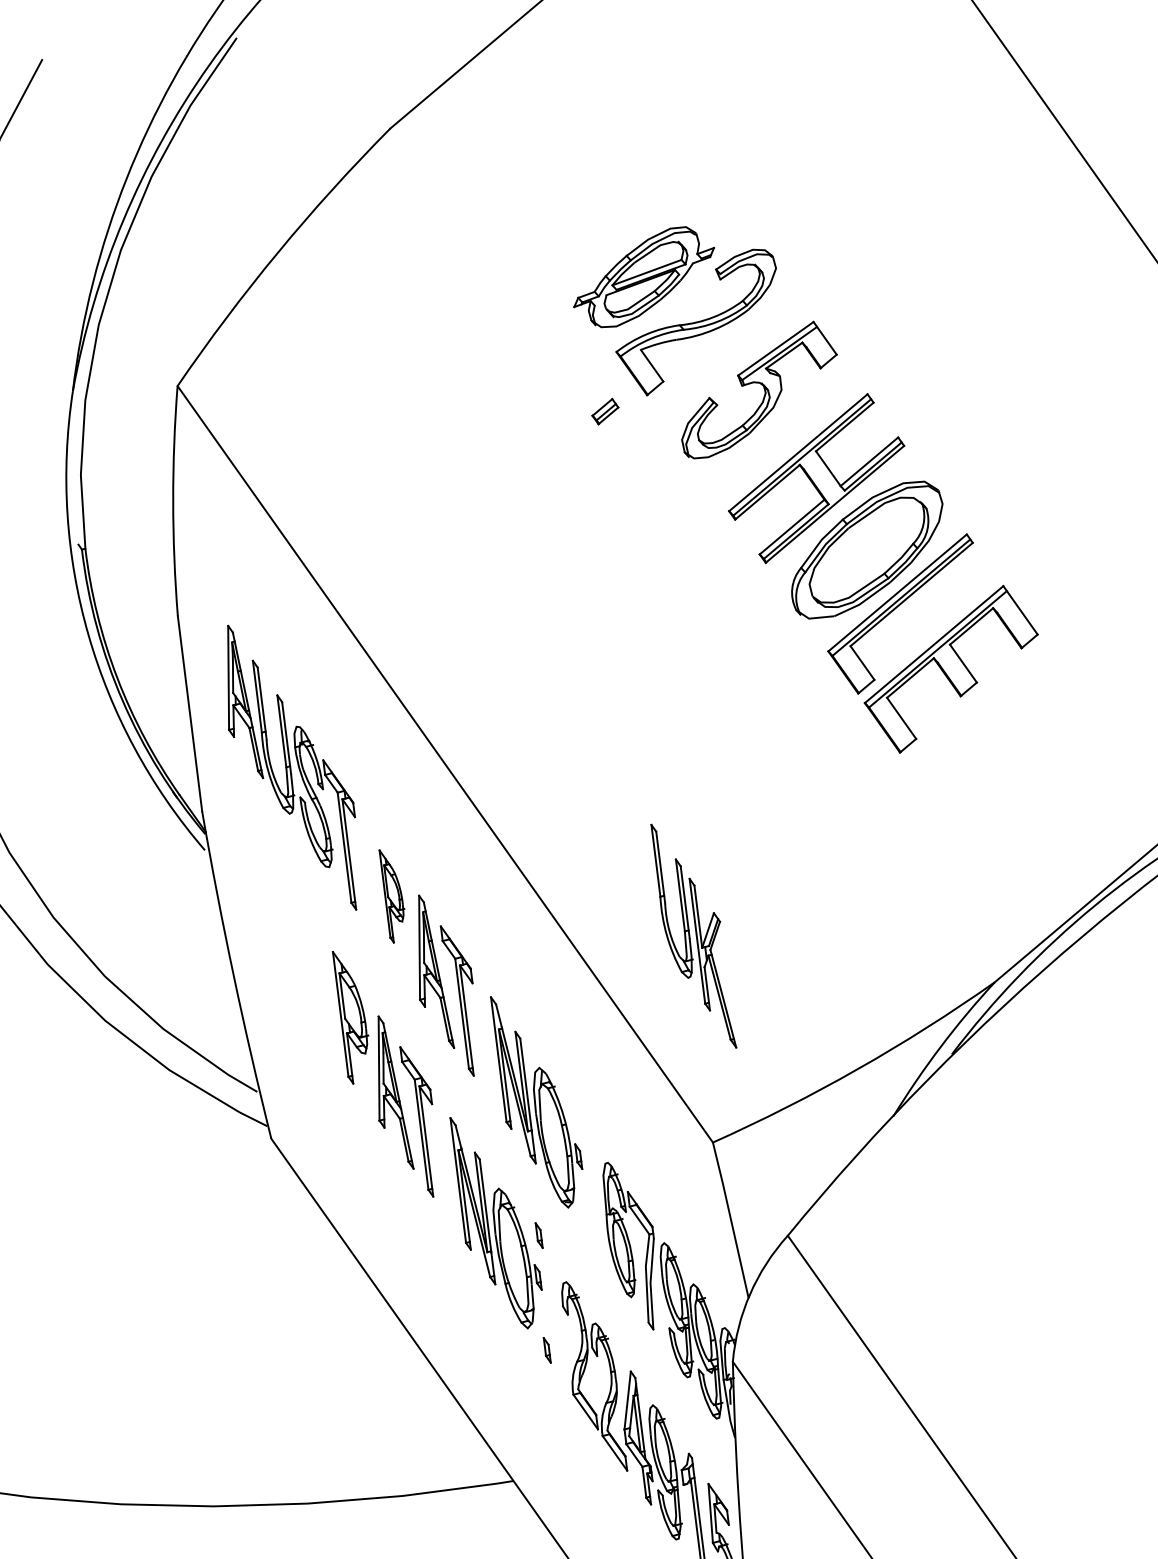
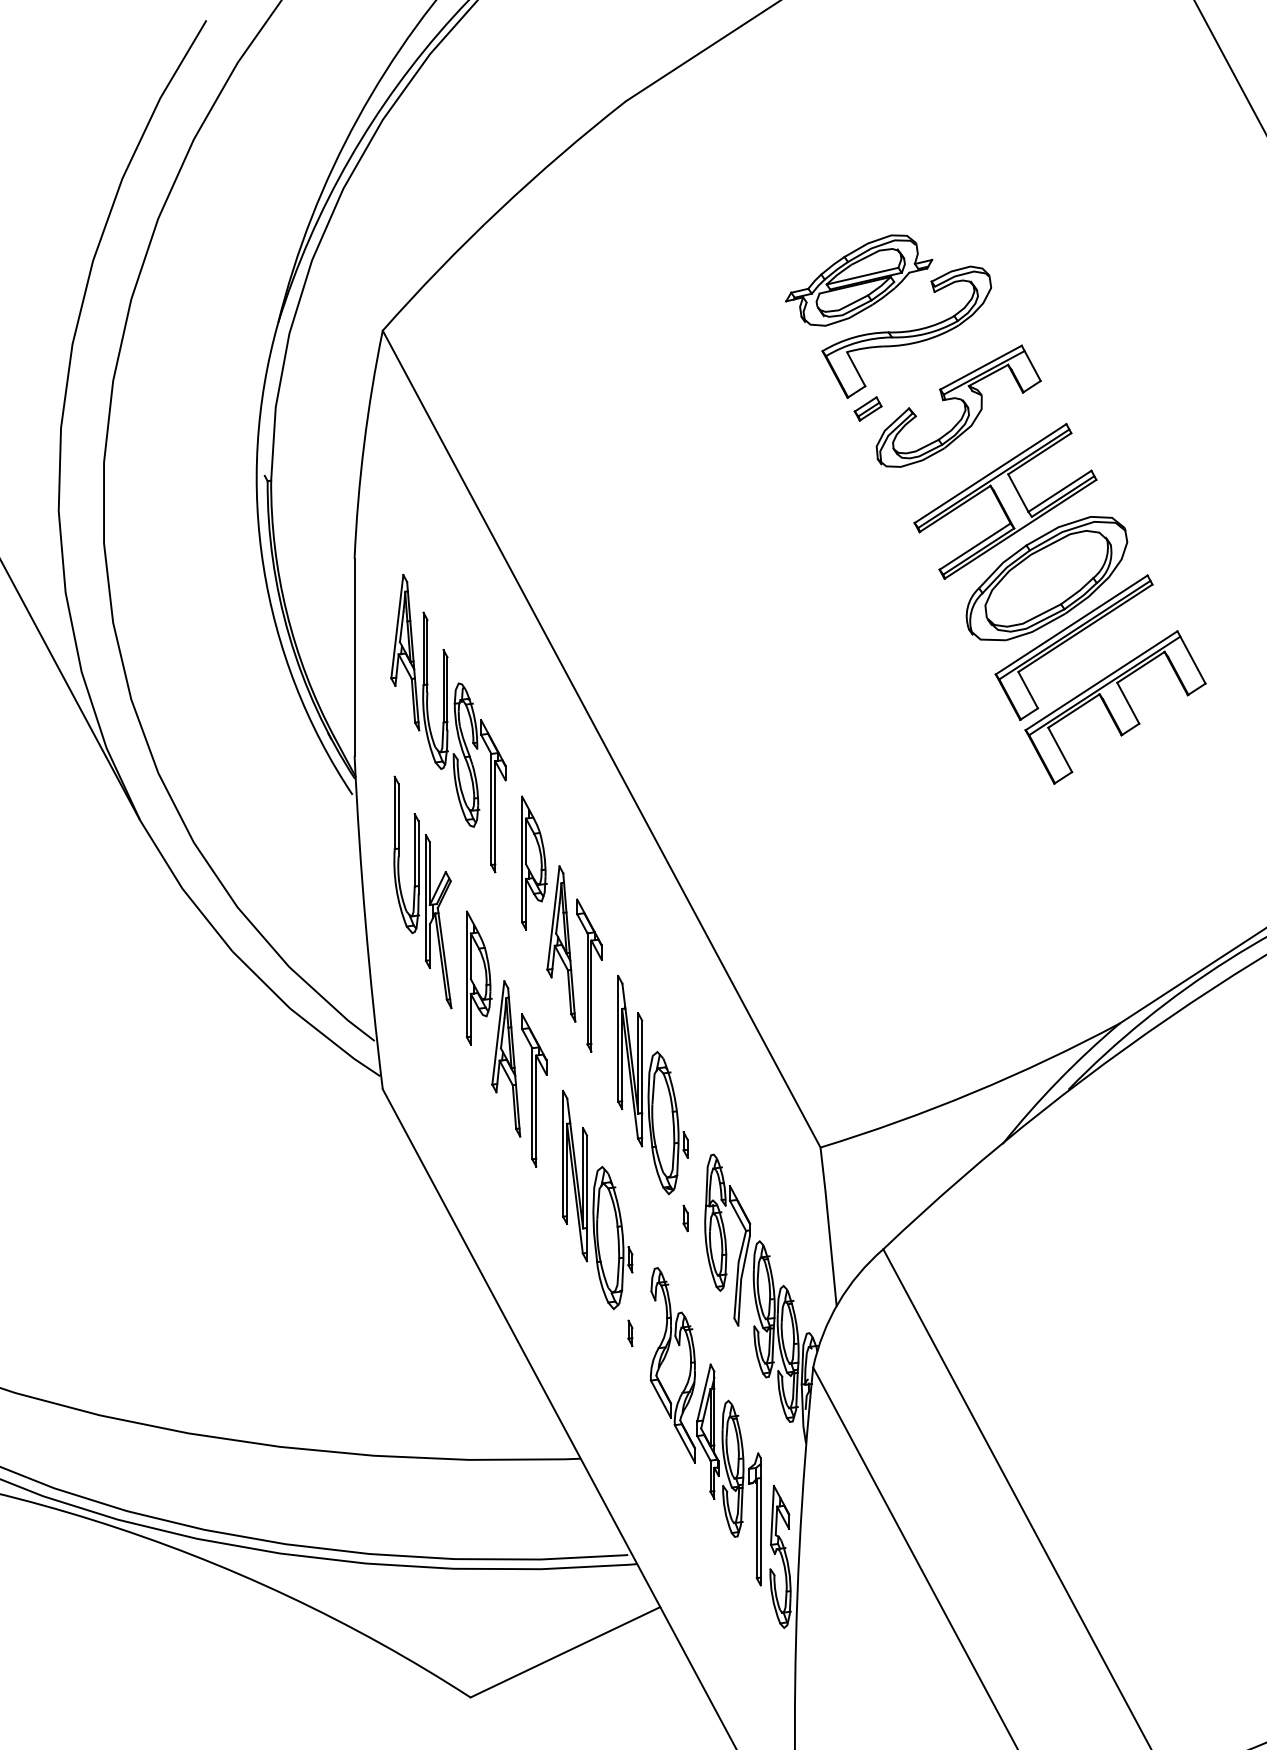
part: (604, 411) -> (867, 408), moved
part: (393, 895) -> (534, 862), size x1.43
part: (693, 936) -> (422, 892), moved
part: (539, 1235) -> (685, 1218), moved

